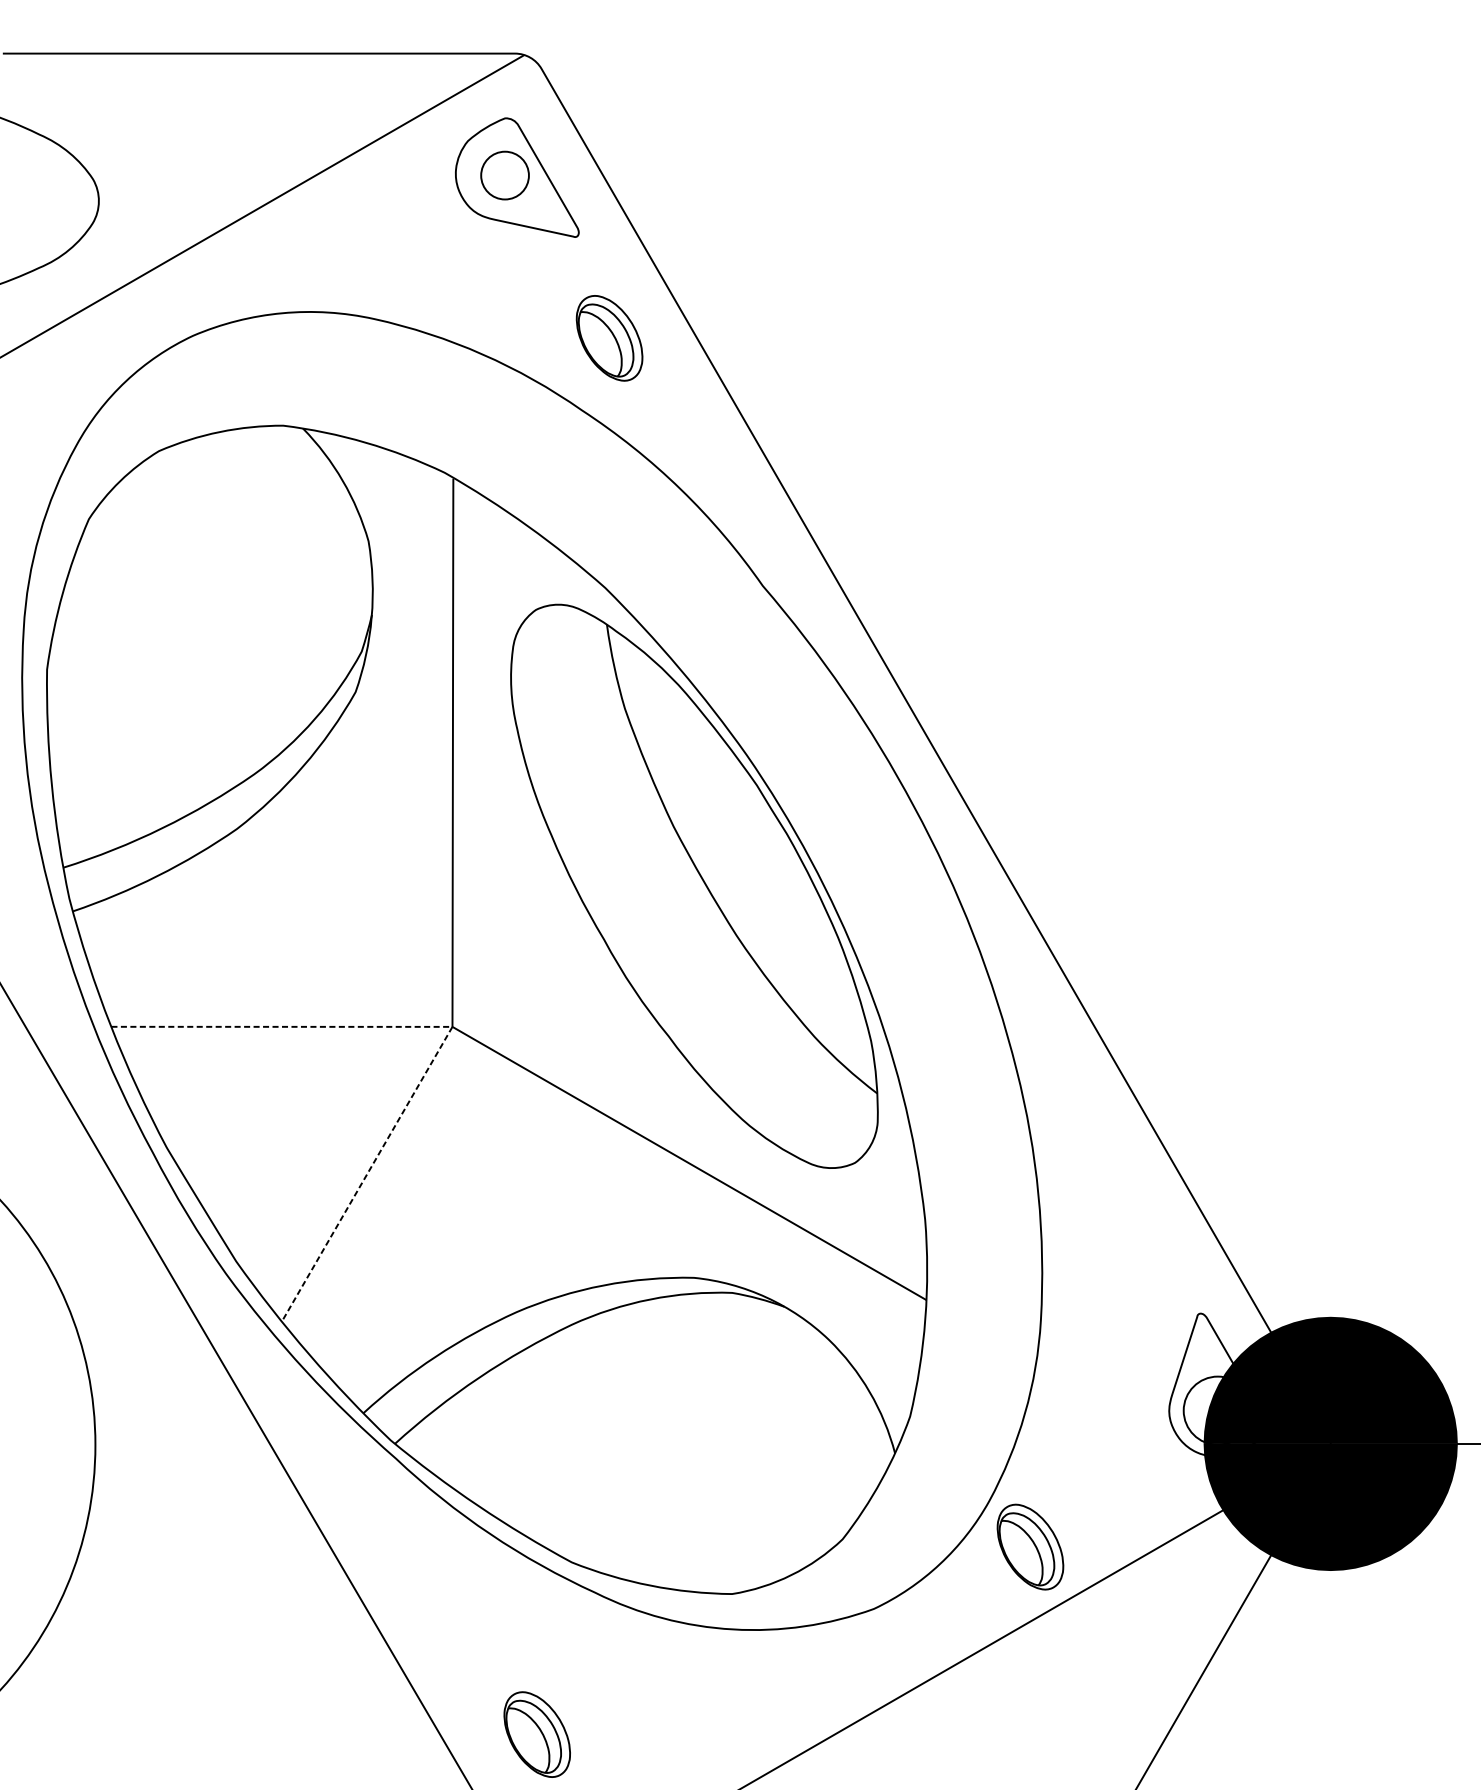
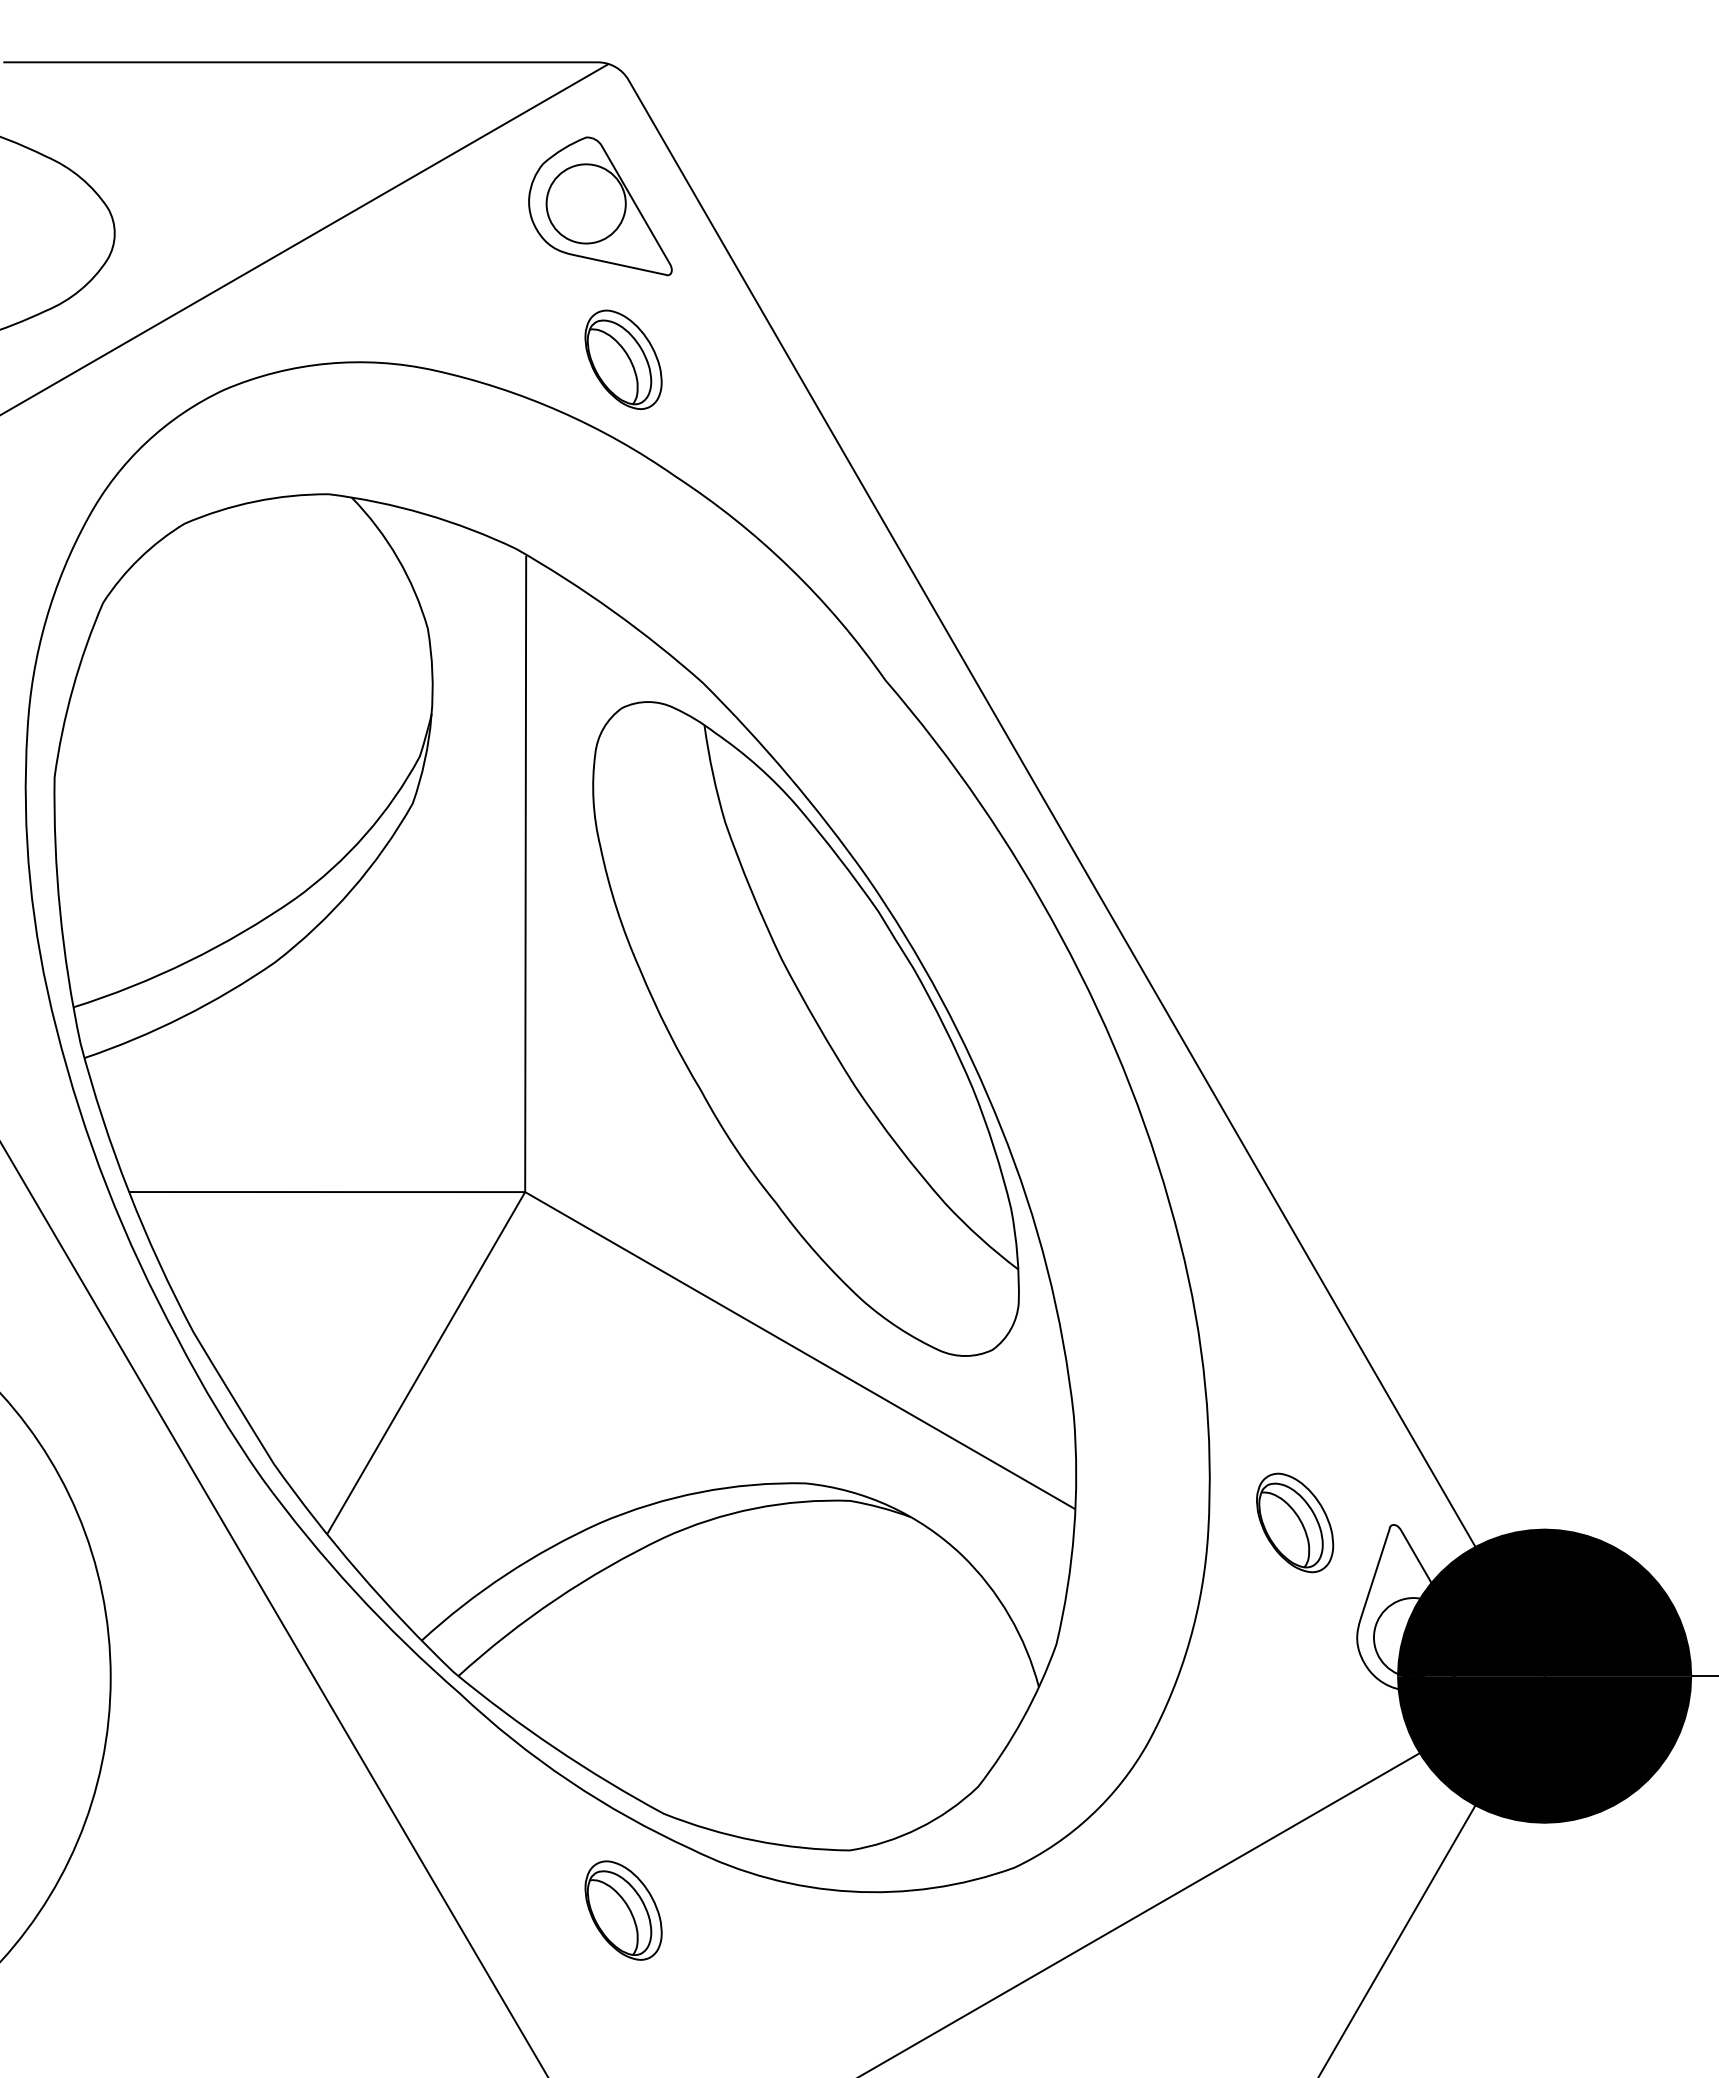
circle: (504, 175) -> (585, 203), size x1.43
part: (609, 338) -> (623, 359), moved
line: (452, 1027) -> (525, 1192), dashed -> solid
part: (1030, 1546) -> (1295, 1522), moved
part: (537, 1734) -> (623, 1910), moved

